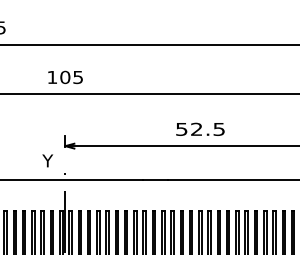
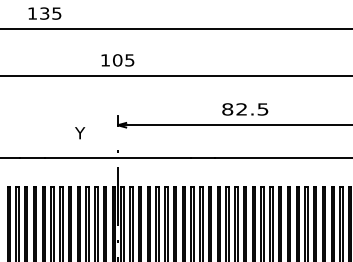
text: (181, 129) -> (227, 109), 52.5 -> 82.5
text: (48, 161) -> (80, 133), moved

